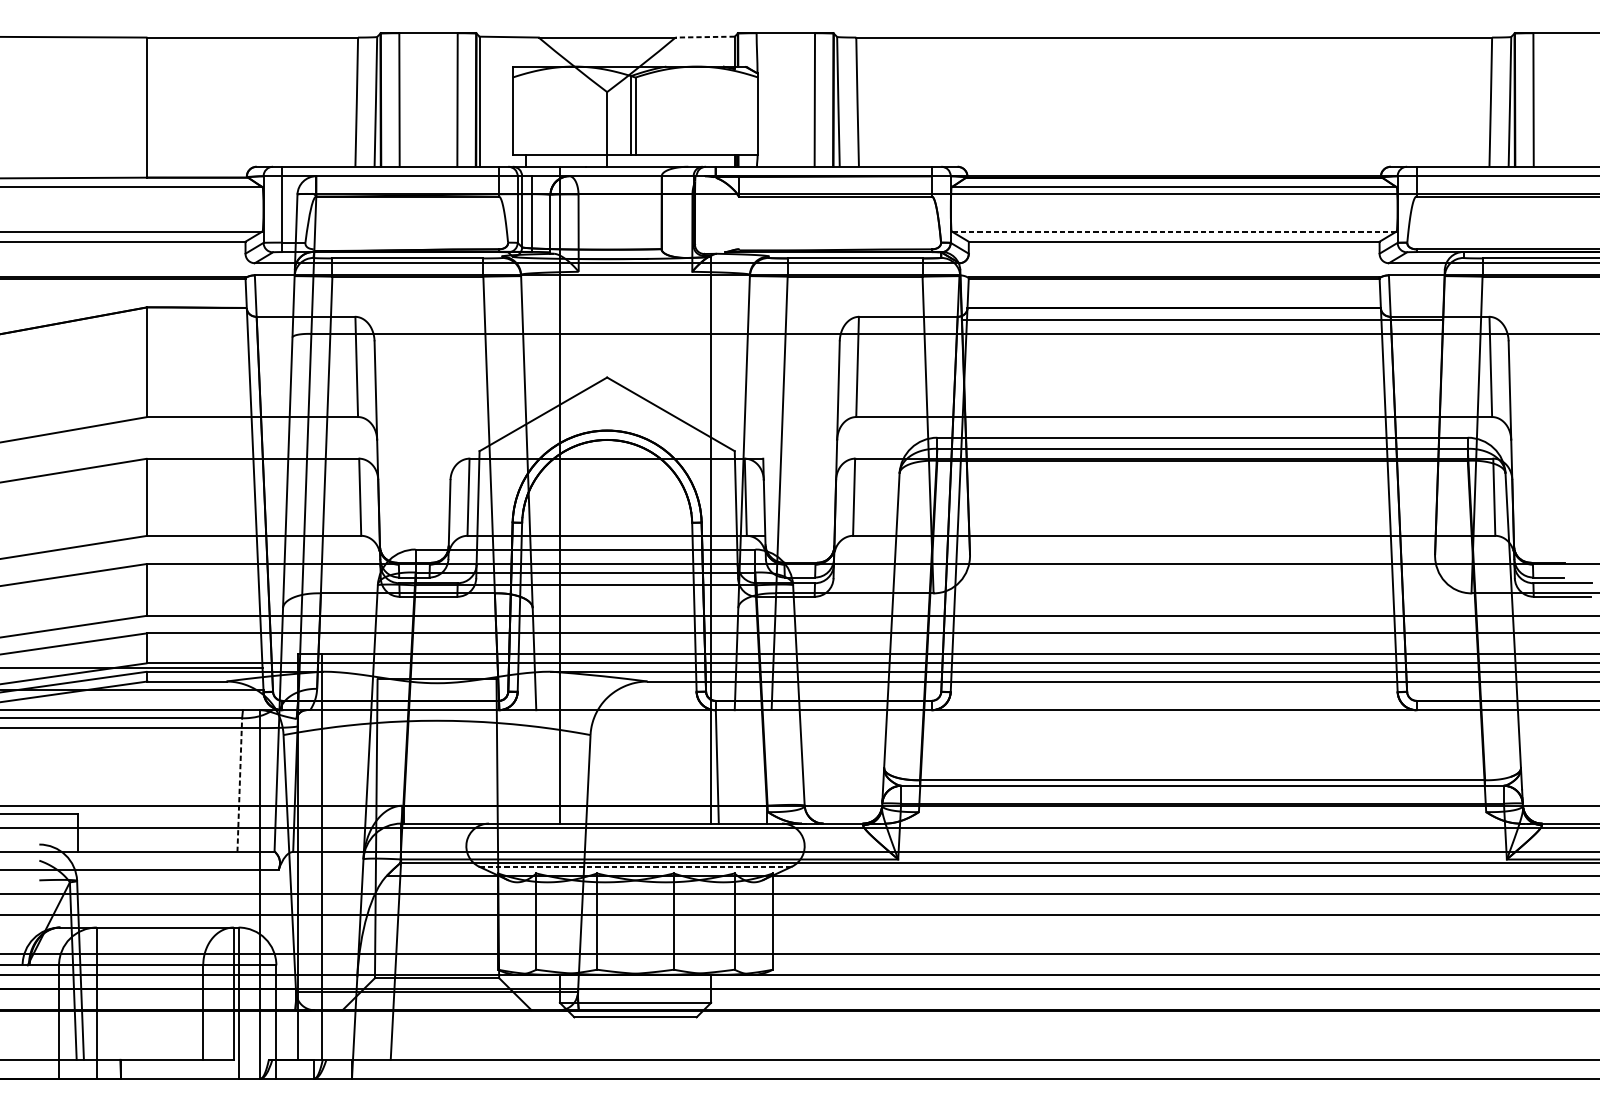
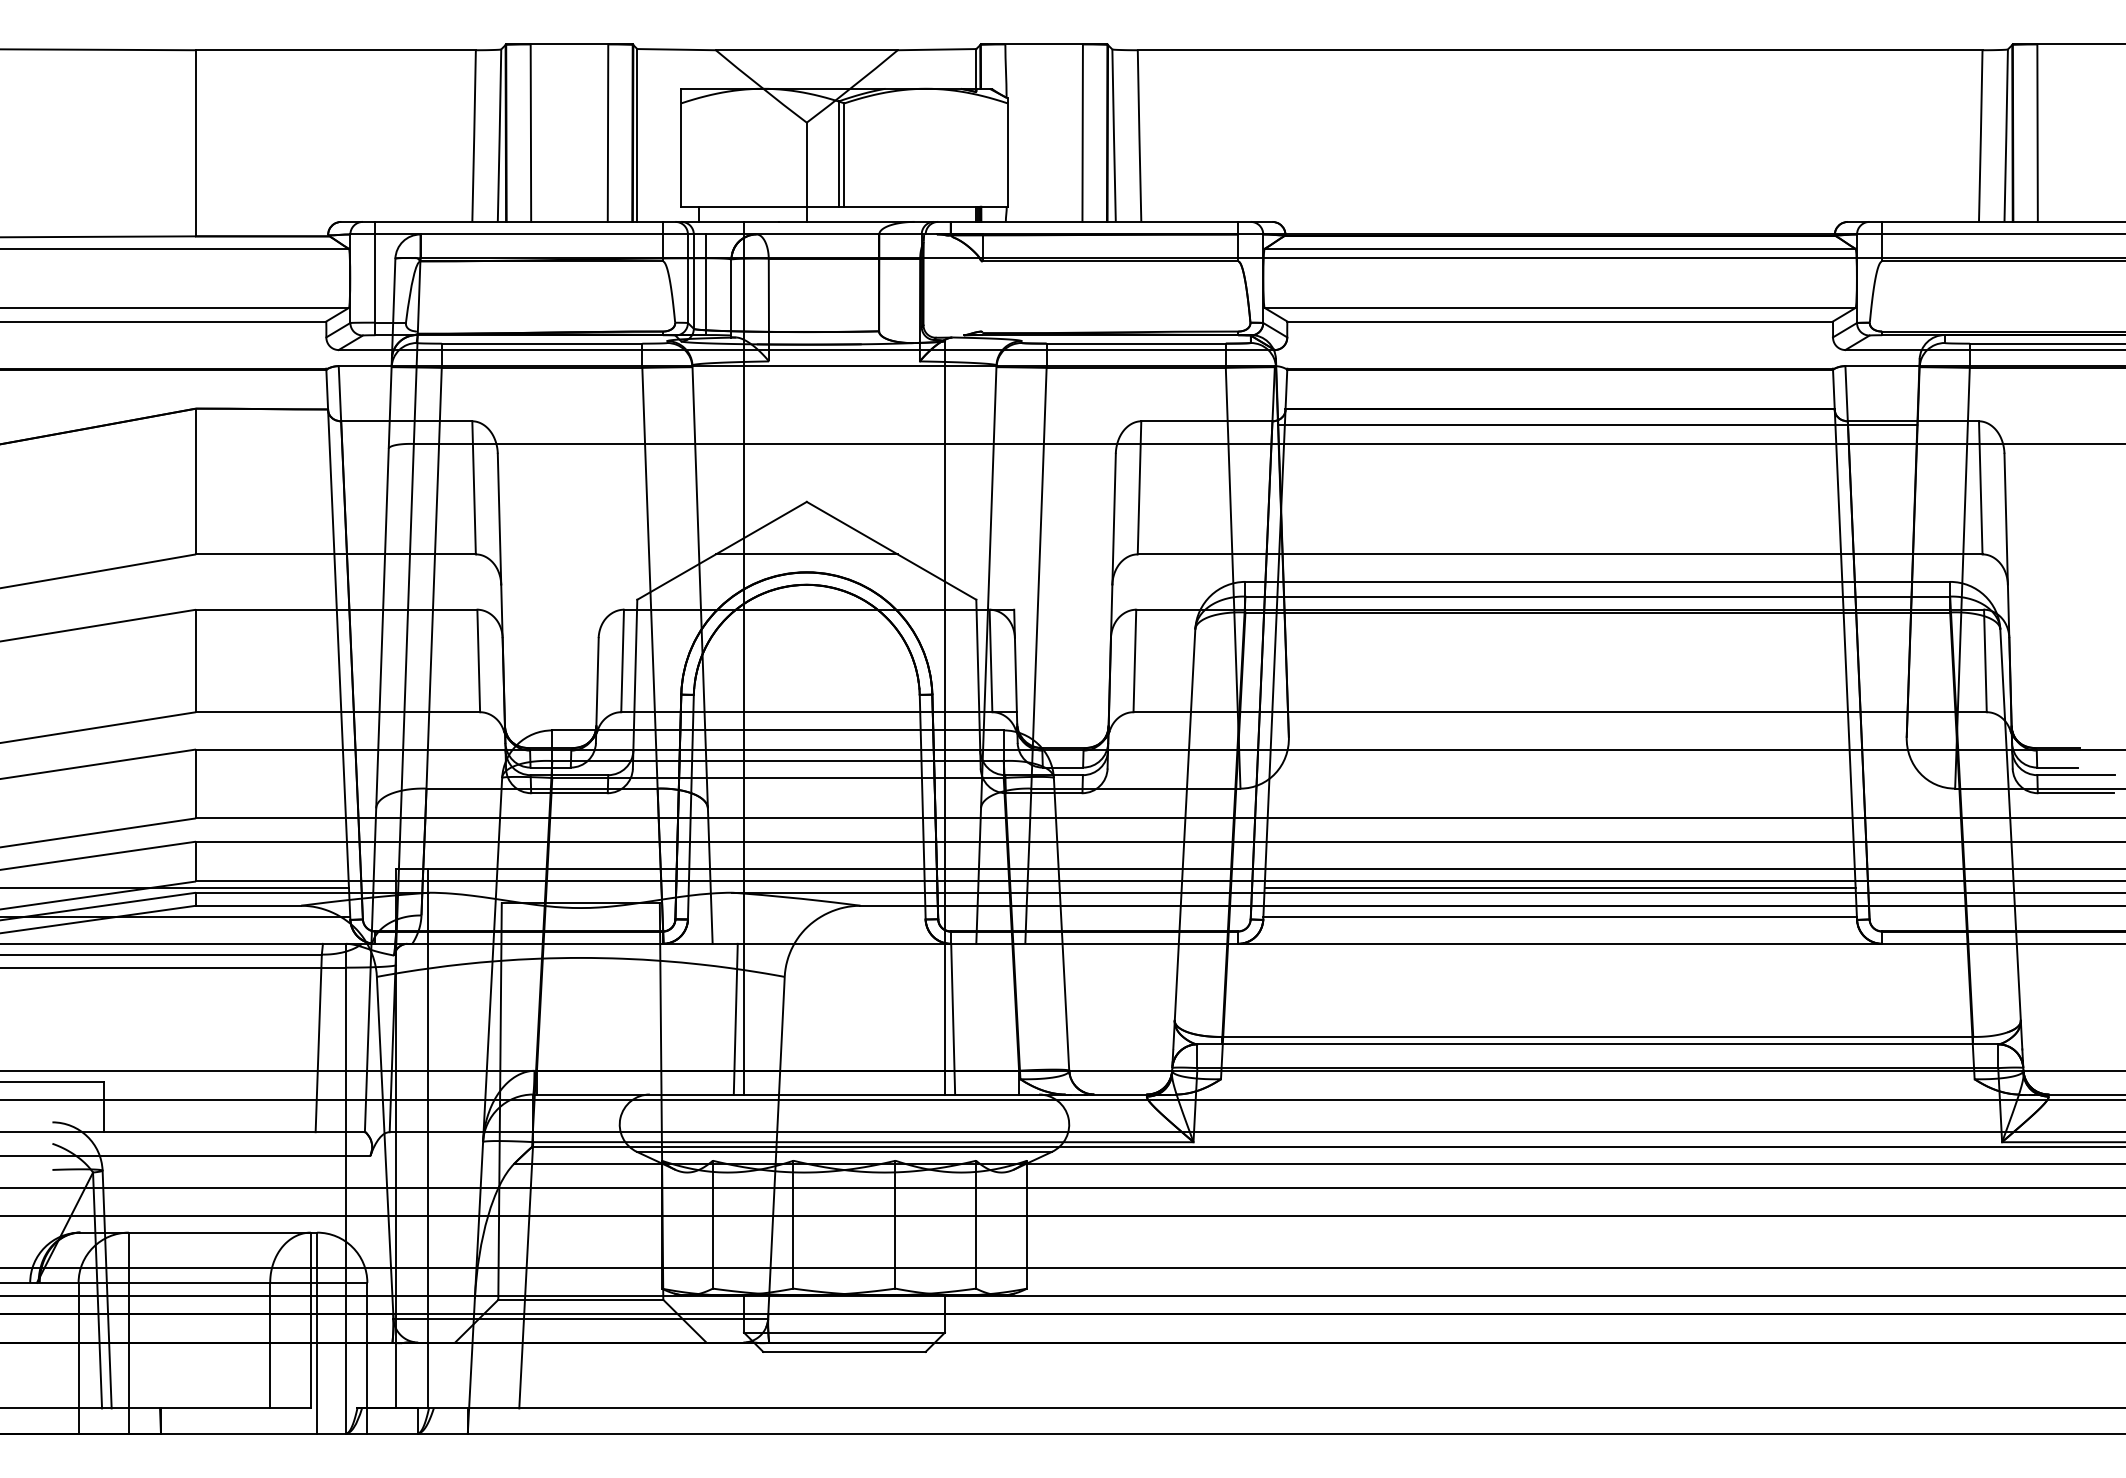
line: (704, 37) -> (936, 49), dashed -> solid
line: (1174, 231) -> (1560, 307), dashed -> solid
line: (606, 417) -> (806, 554), added
line: (1173, 668) -> (1559, 888), added
line: (1173, 689) -> (1559, 916), added
line: (553, 766) -> (735, 1018), added
line: (239, 785) -> (318, 1043), dashed -> solid
line: (635, 866) -> (844, 1151), dashed -> solid

